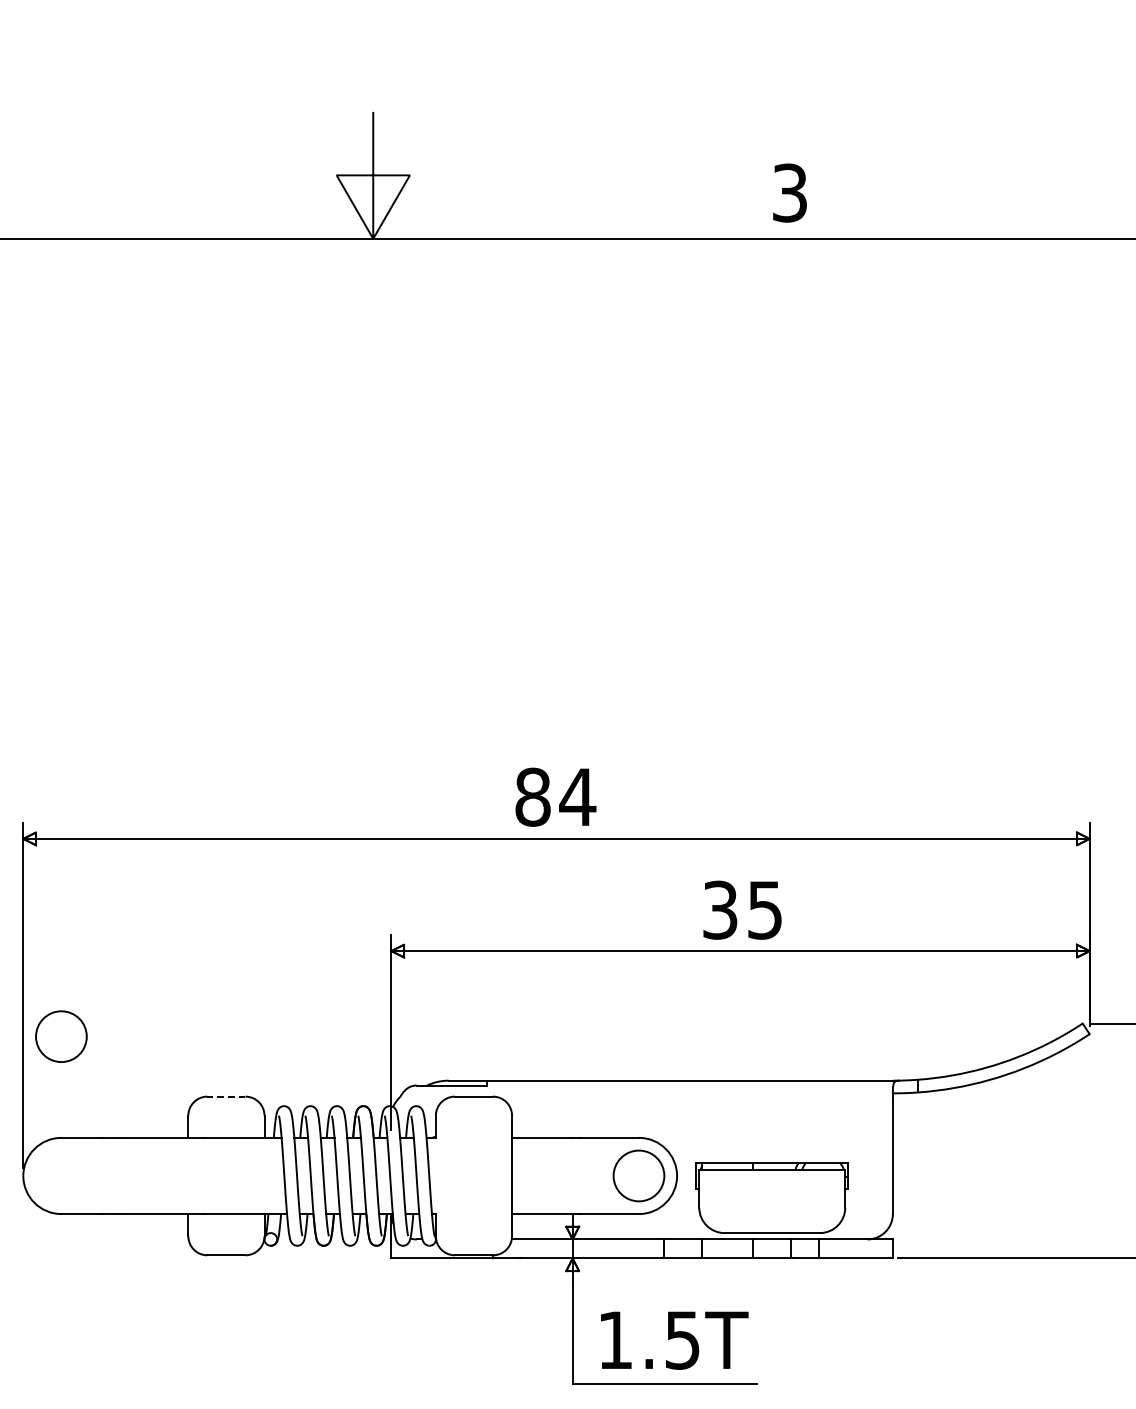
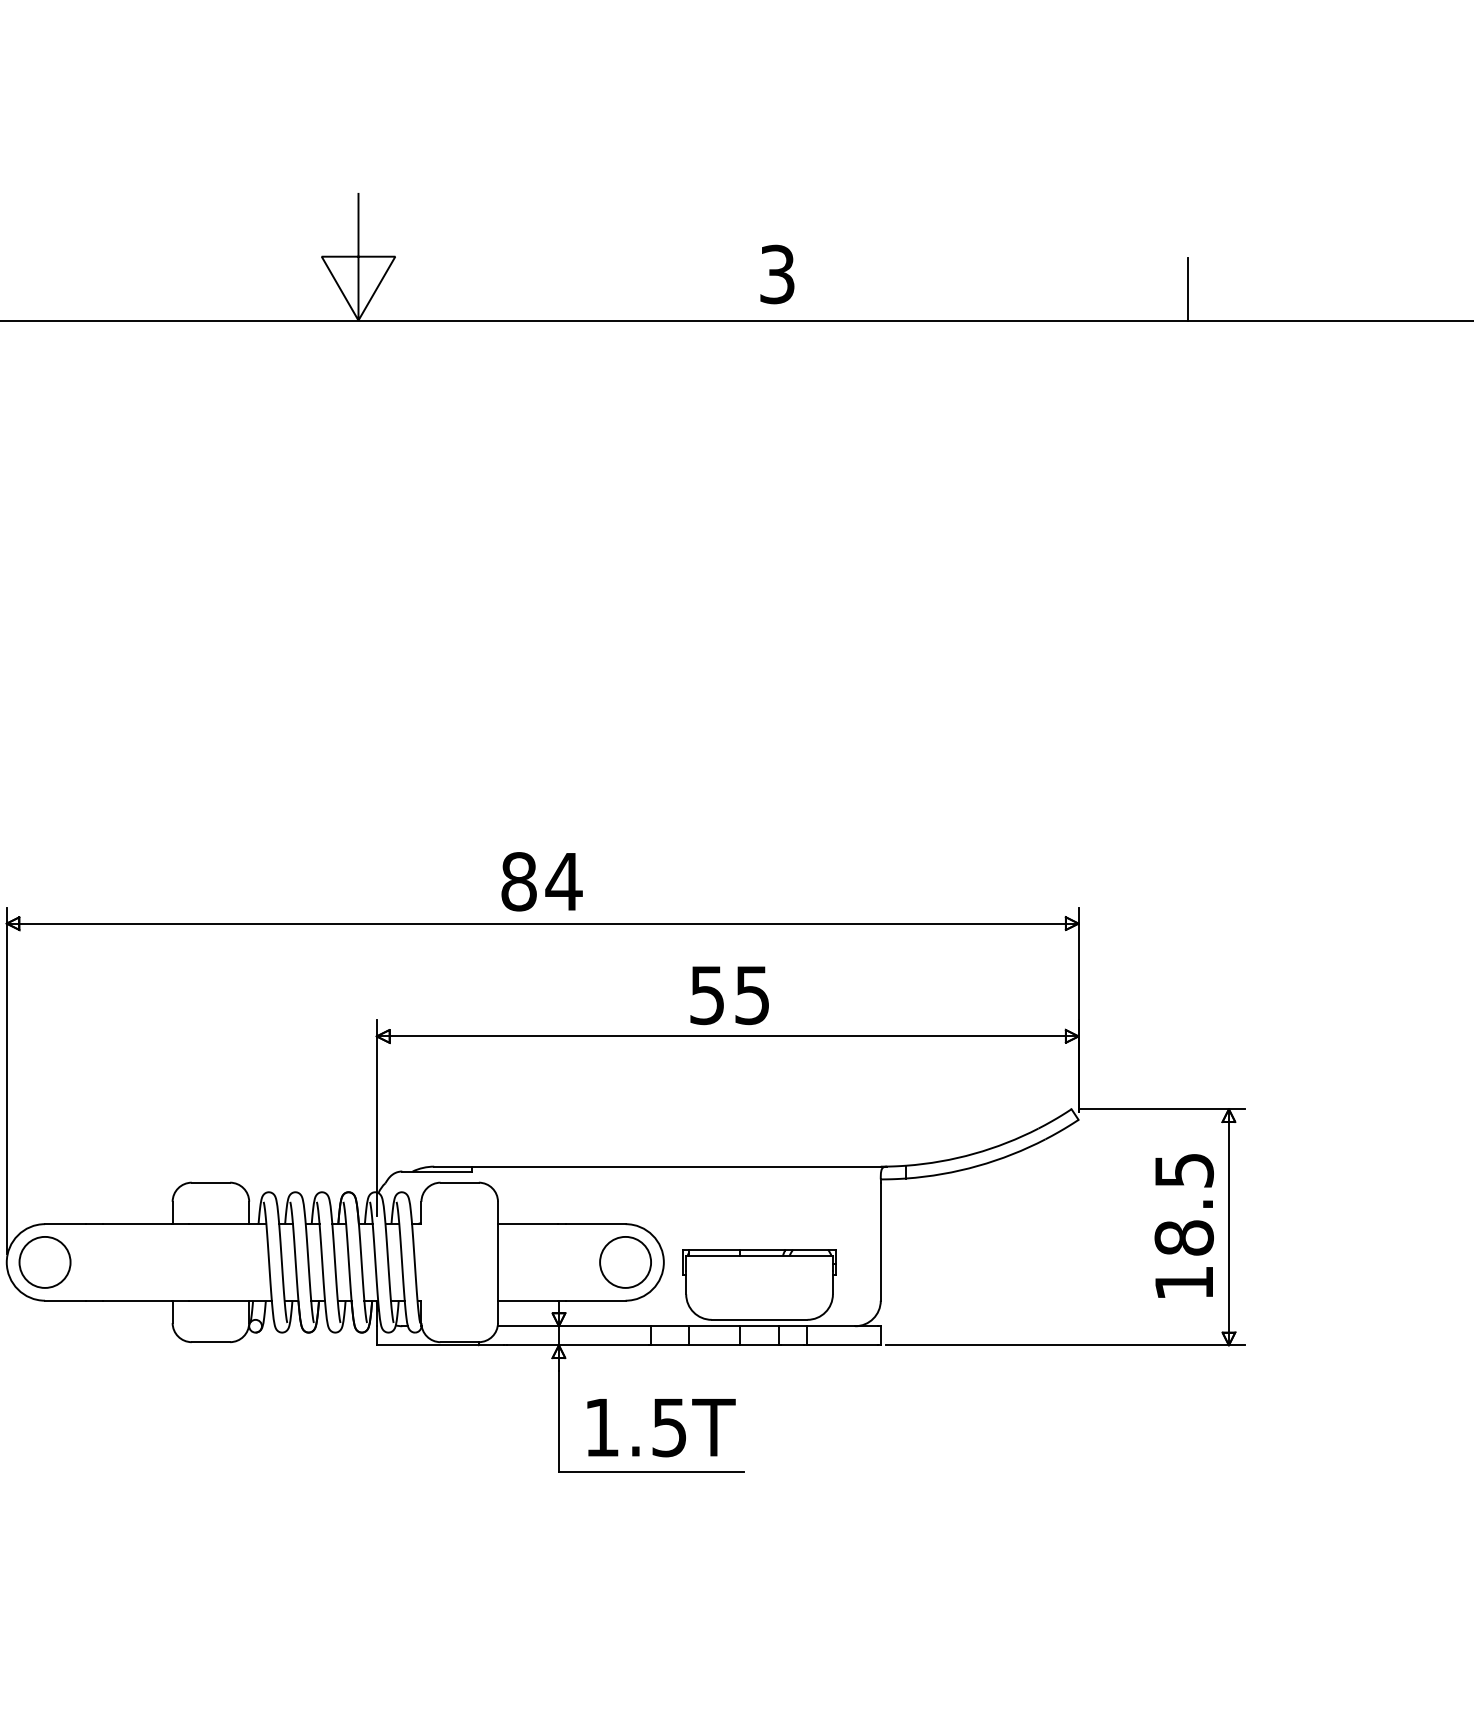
text: (720, 909) -> (707, 994), 35 -> 55
circle: (60, 1036) -> (44, 1262), moved
line: (226, 1096) -> (210, 1182), dashed -> solid

